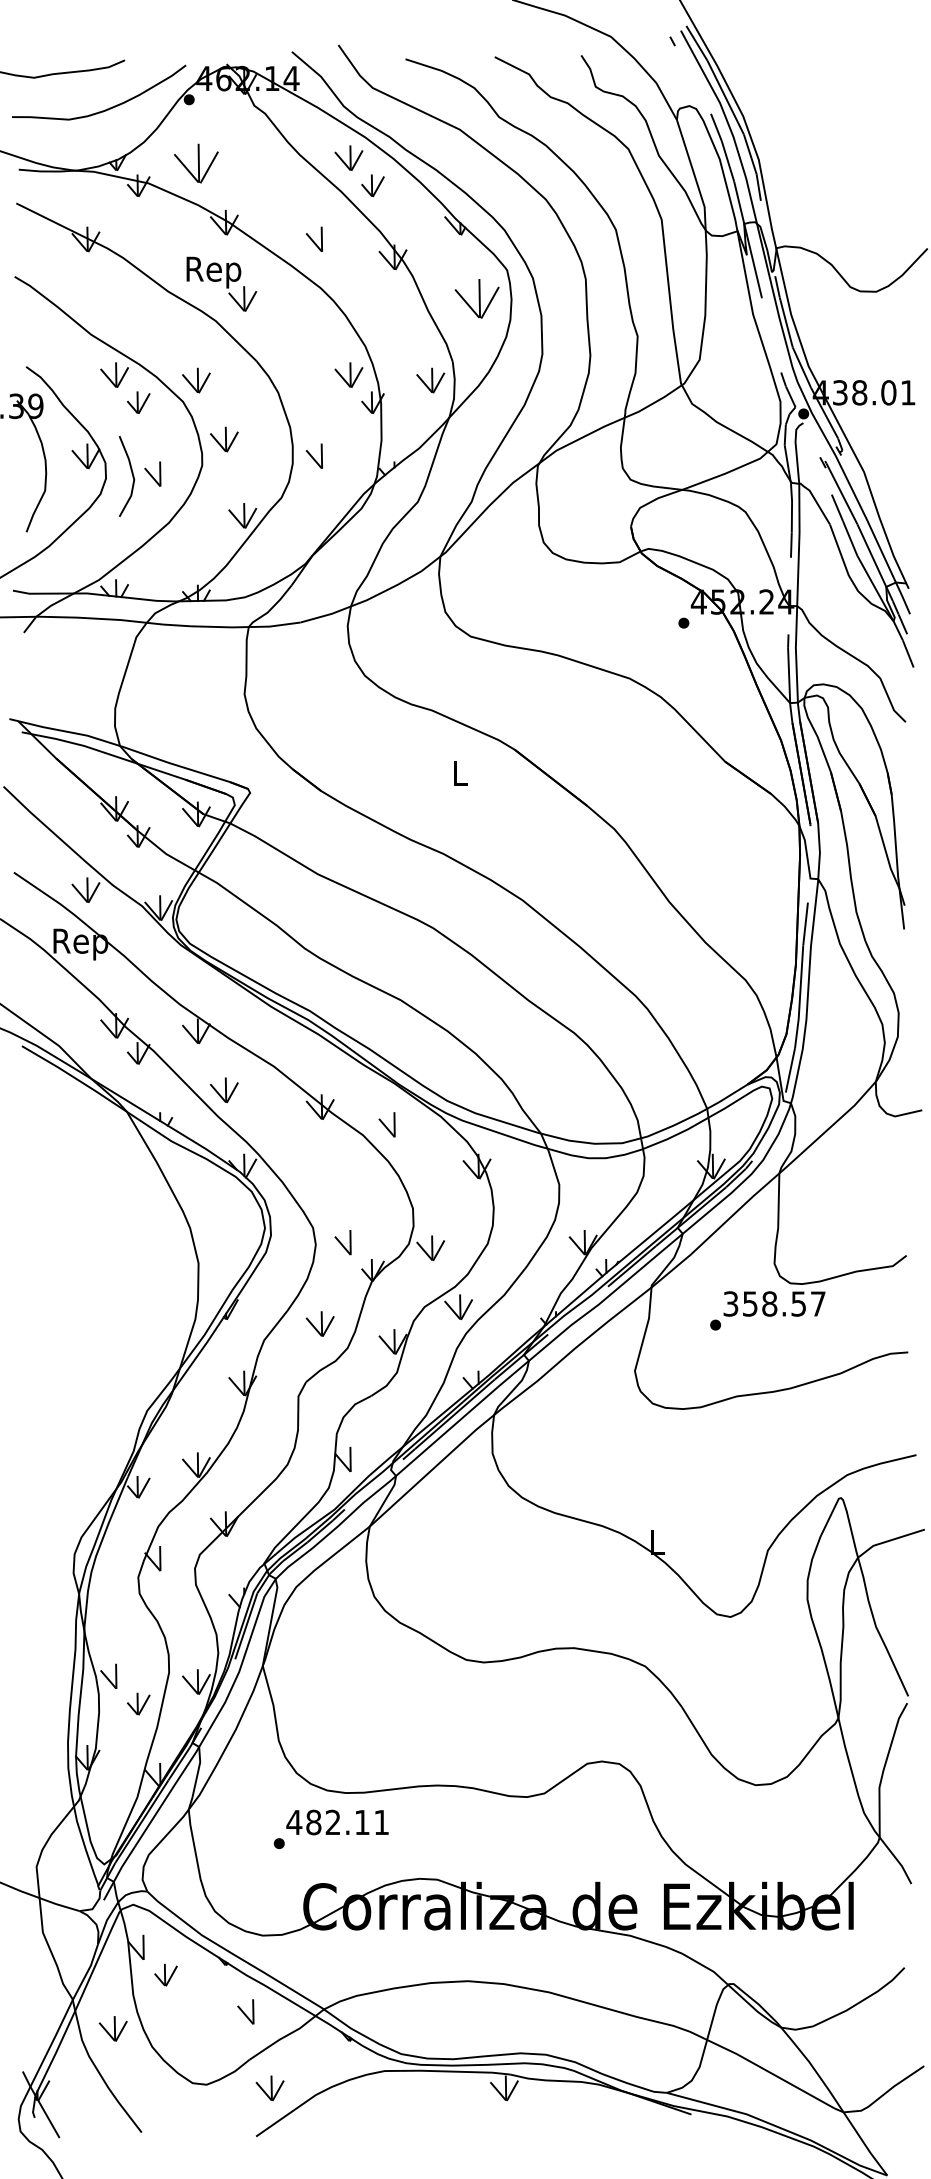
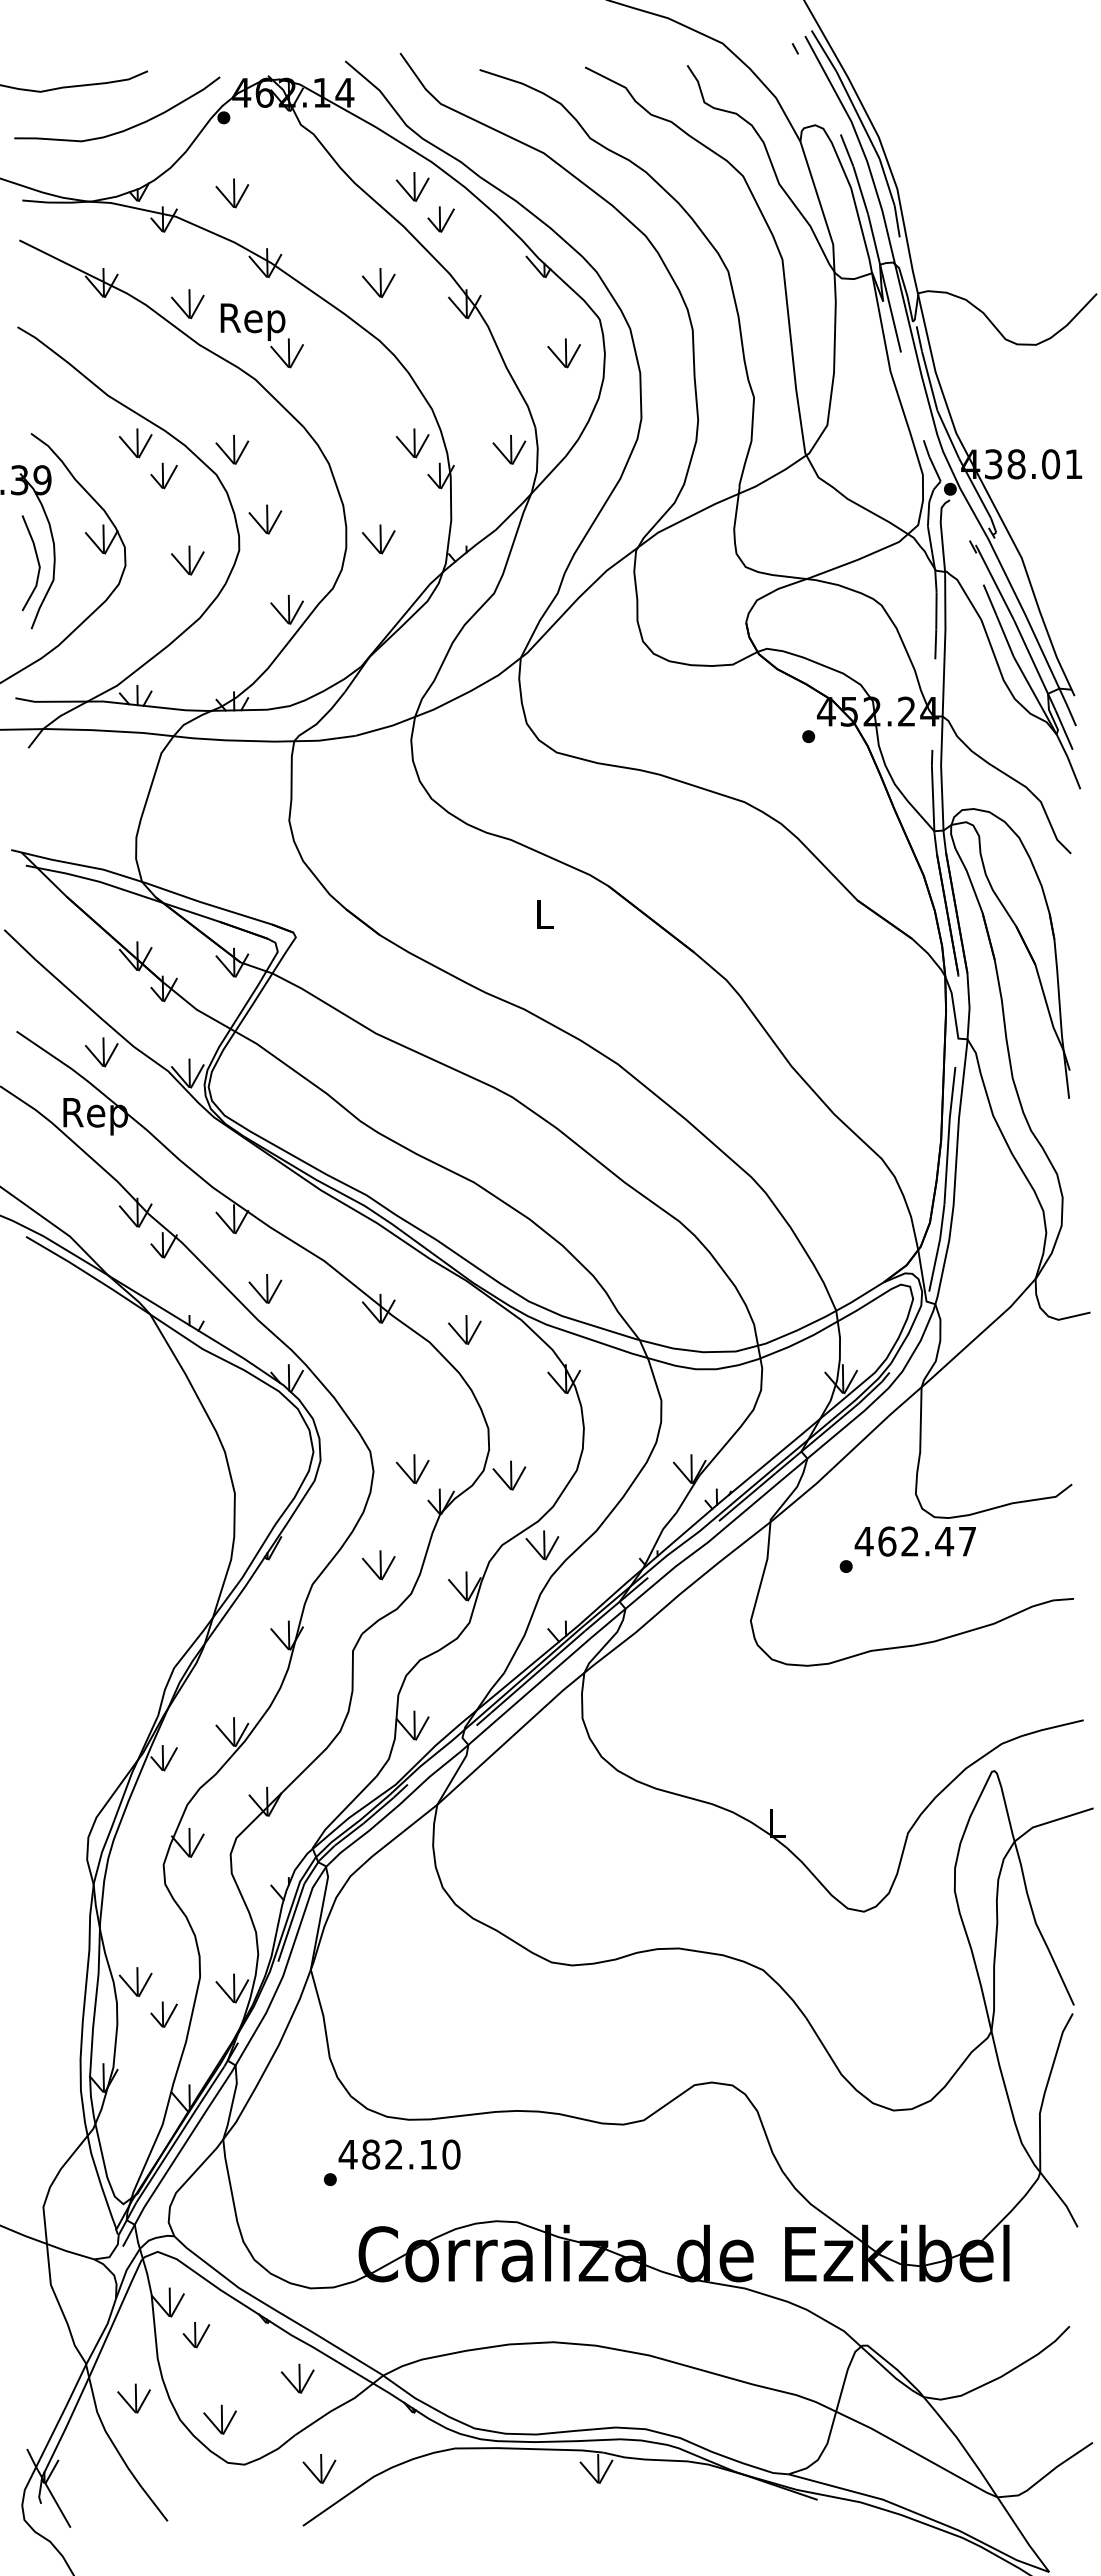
part: (196, 163) -> (232, 193), size x0.62
line: (328, 241) -> (388, 285), added
part: (158, 257) -> (187, 304), added
part: (476, 299) -> (563, 353), size x0.62
line: (328, 458) -> (388, 542), added
line: (132, 475) -> (37, 562), moved
line: (166, 476) -> (197, 563), added
line: (401, 1127) -> (474, 1332), added
line: (357, 1244) -> (422, 1471), added
text: (764, 1303) -> (904, 1541), 358.57 -> 462.47
line: (357, 1462) -> (422, 1728), added
line: (166, 1561) -> (197, 1845), added
line: (122, 1678) -> (145, 1984), added
text: (381, 1822) -> (451, 2154), 482.11 -> 482.10
line: (150, 1950) -> (177, 2305), added
line: (259, 2014) -> (307, 2381), added
part: (185, 2046) -> (219, 2419), added

